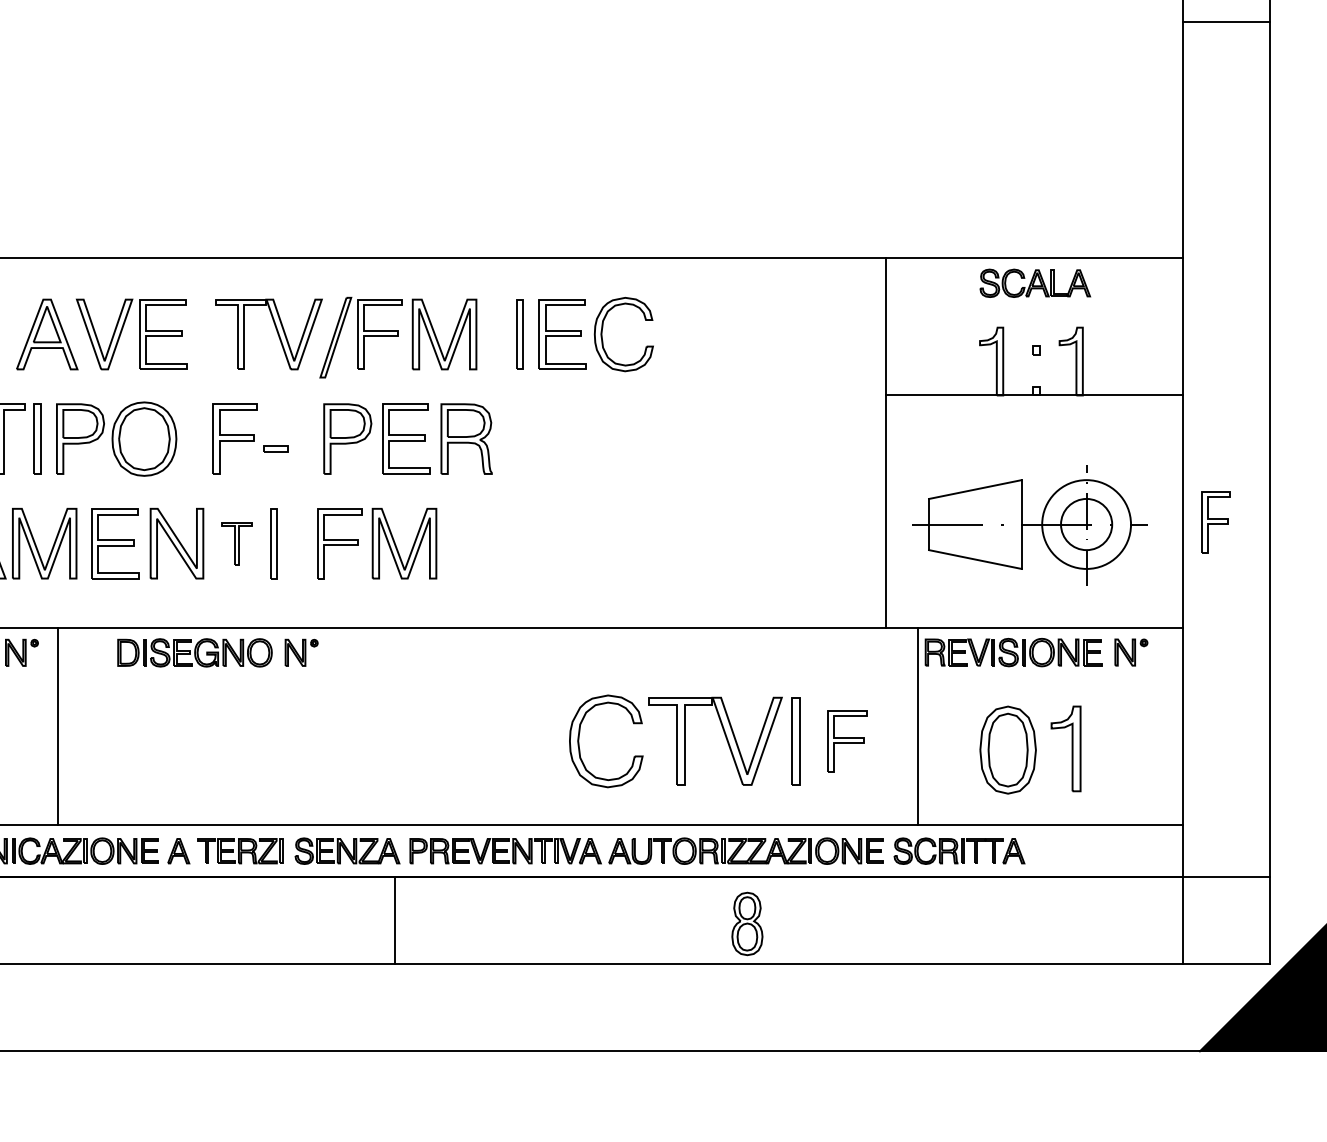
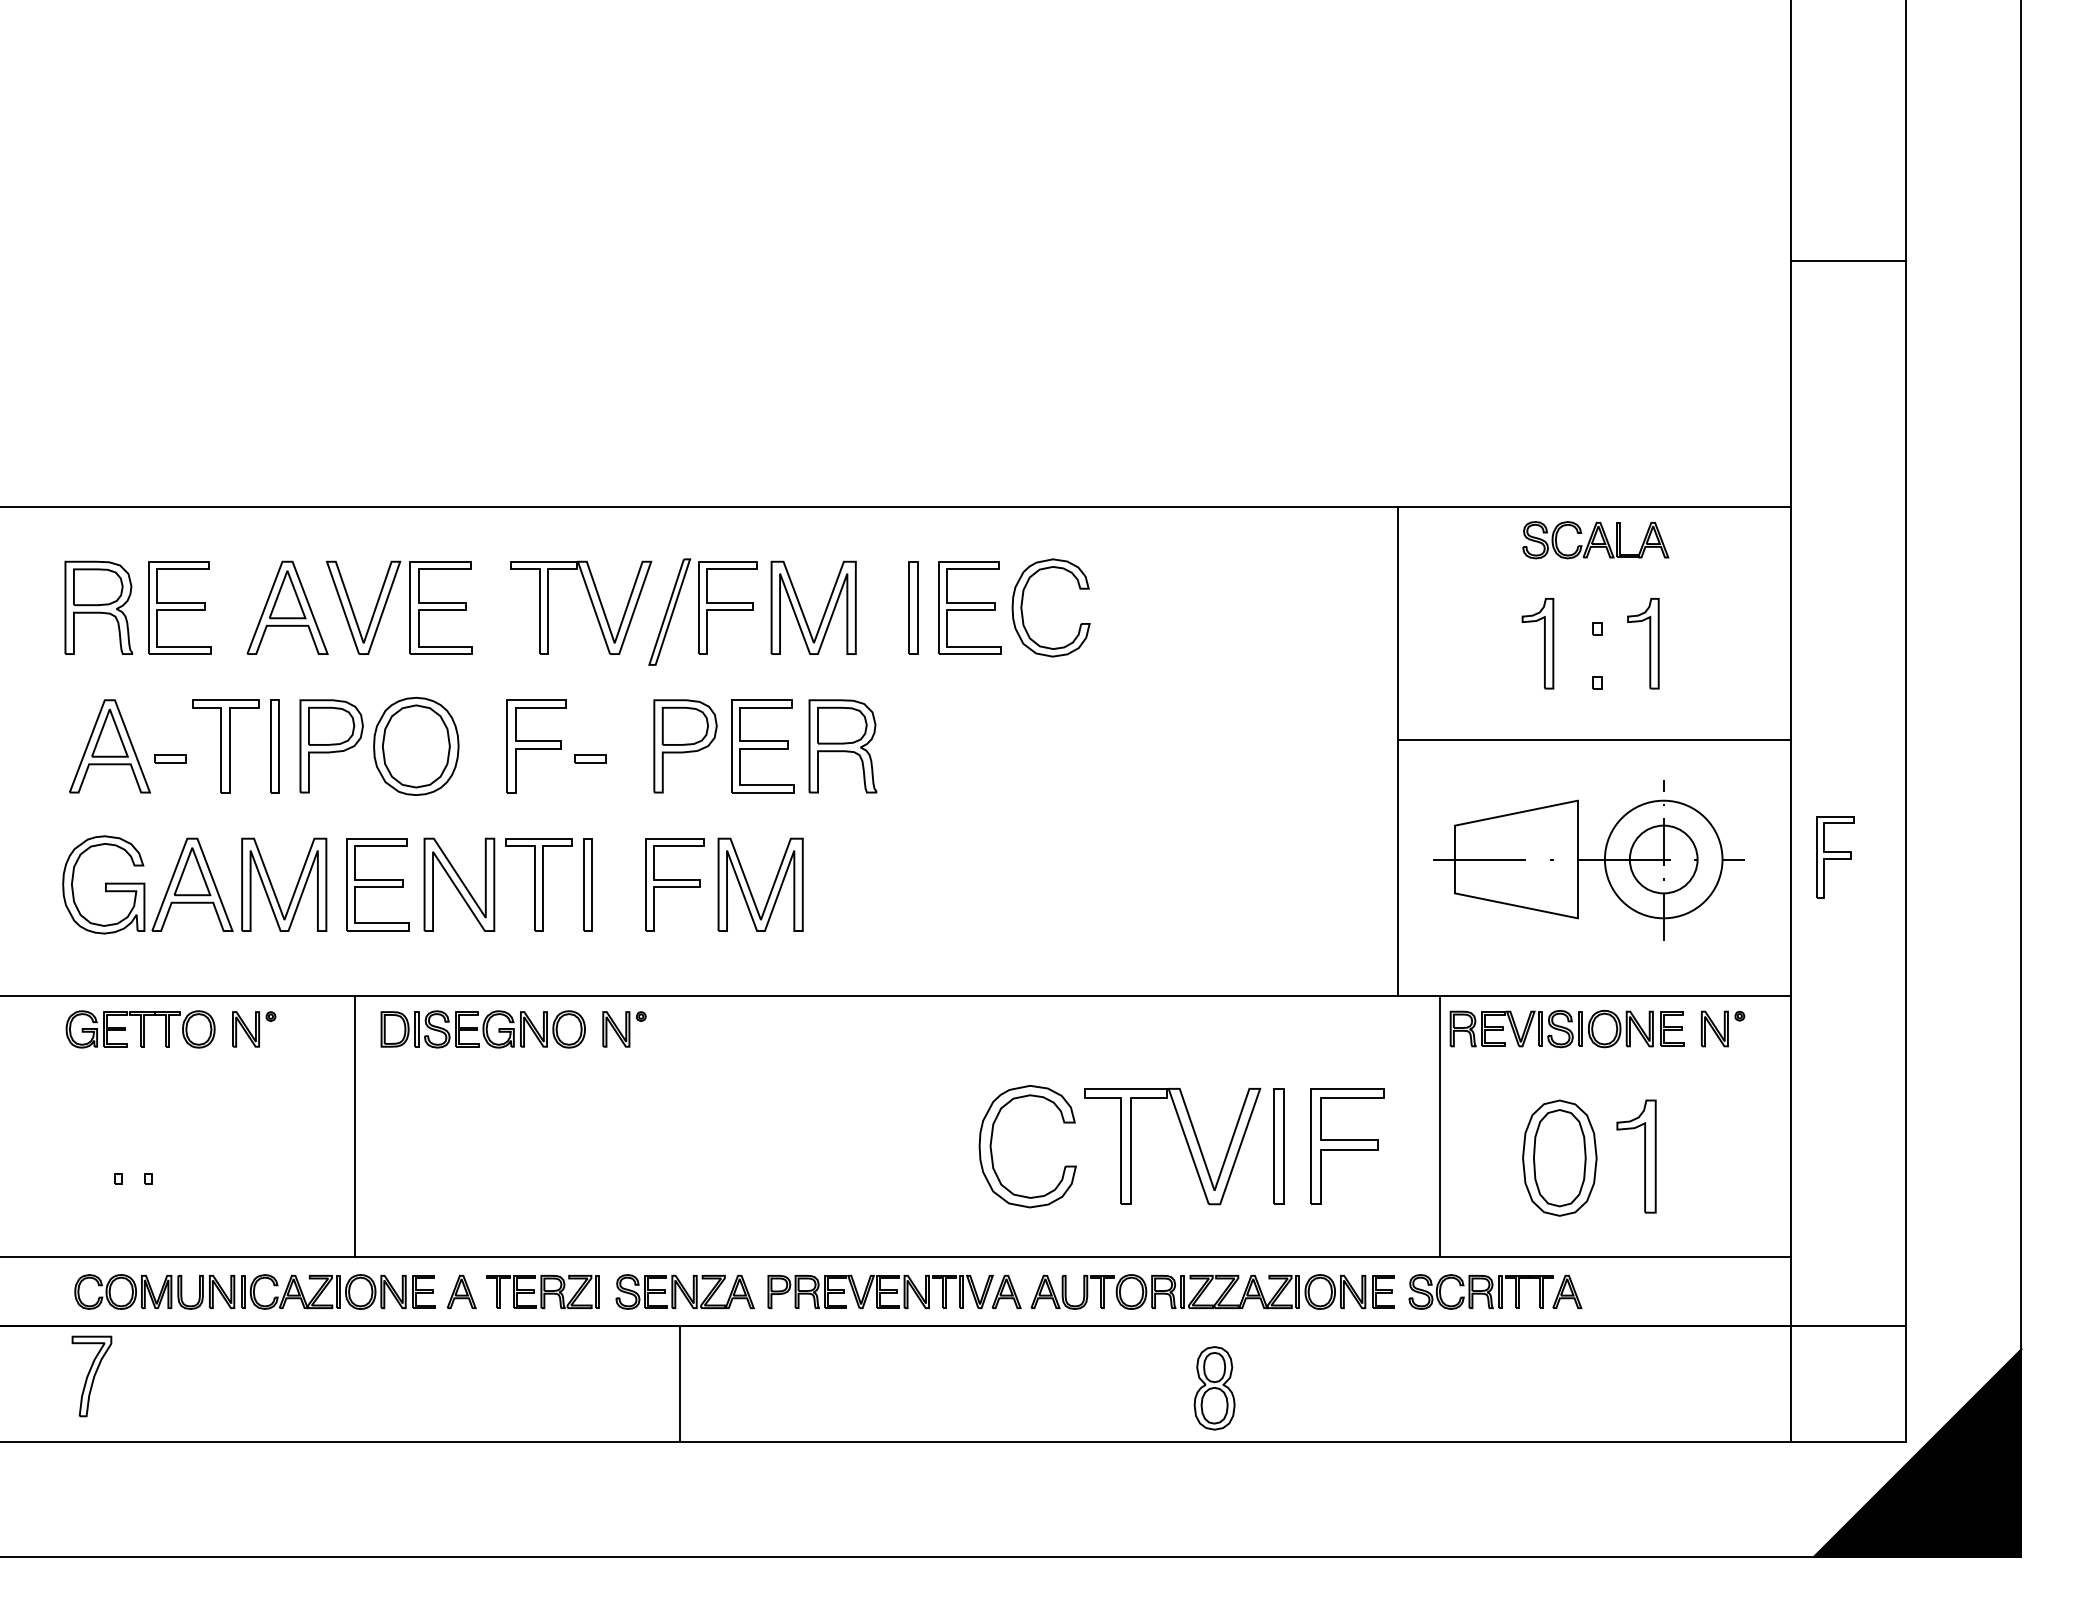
line: (1226, 22) -> (1848, 260), moved
line: (1034, 395) -> (1594, 740), moved
part: (236, 543) -> (538, 884), size x1.67
line: (57, 726) -> (354, 1126), moved
part: (847, 741) -> (1347, 1146), size x1.43
line: (395, 920) -> (680, 1383), moved

